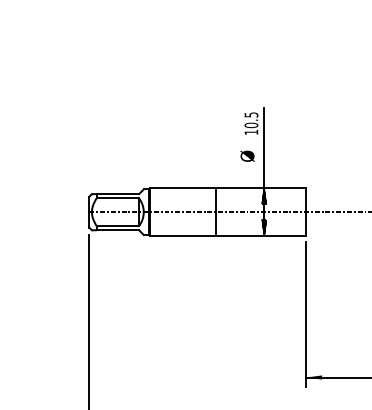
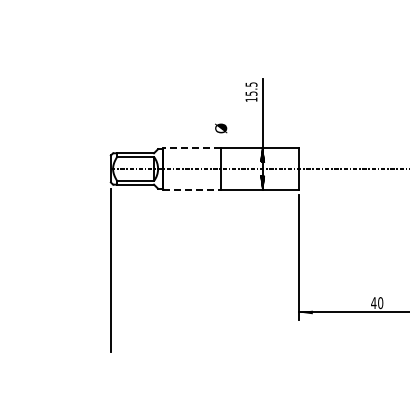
text: (251, 125) -> (251, 93), 10.5 -> 15.5
text: (247, 156) -> (221, 128), moved
line: (183, 188) -> (192, 148), solid -> dashed
line: (183, 235) -> (192, 189), solid -> dashed

